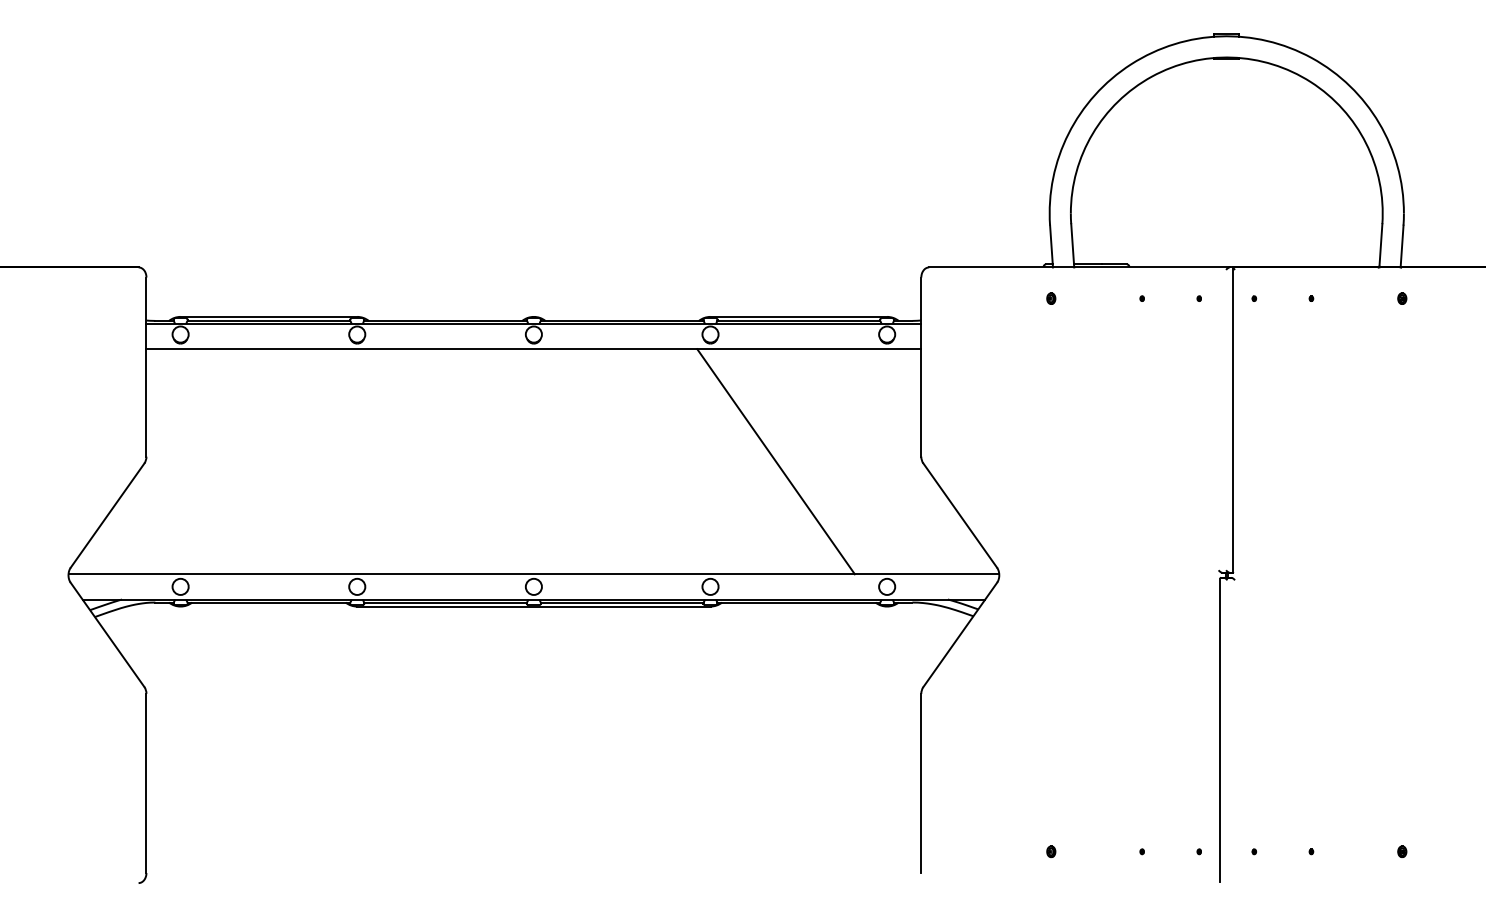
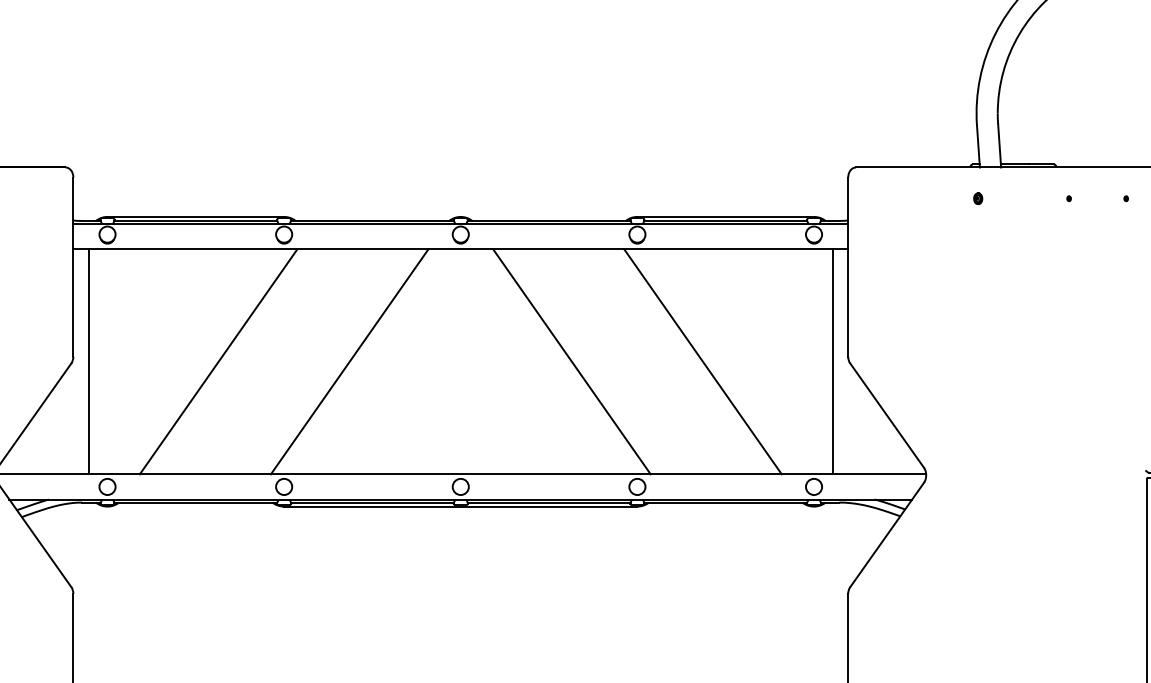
line: (161, 461) -> (88, 361), added
line: (291, 461) -> (218, 361), added
line: (422, 461) -> (349, 361), added
line: (644, 461) -> (571, 361), added
line: (905, 461) -> (832, 361), added

